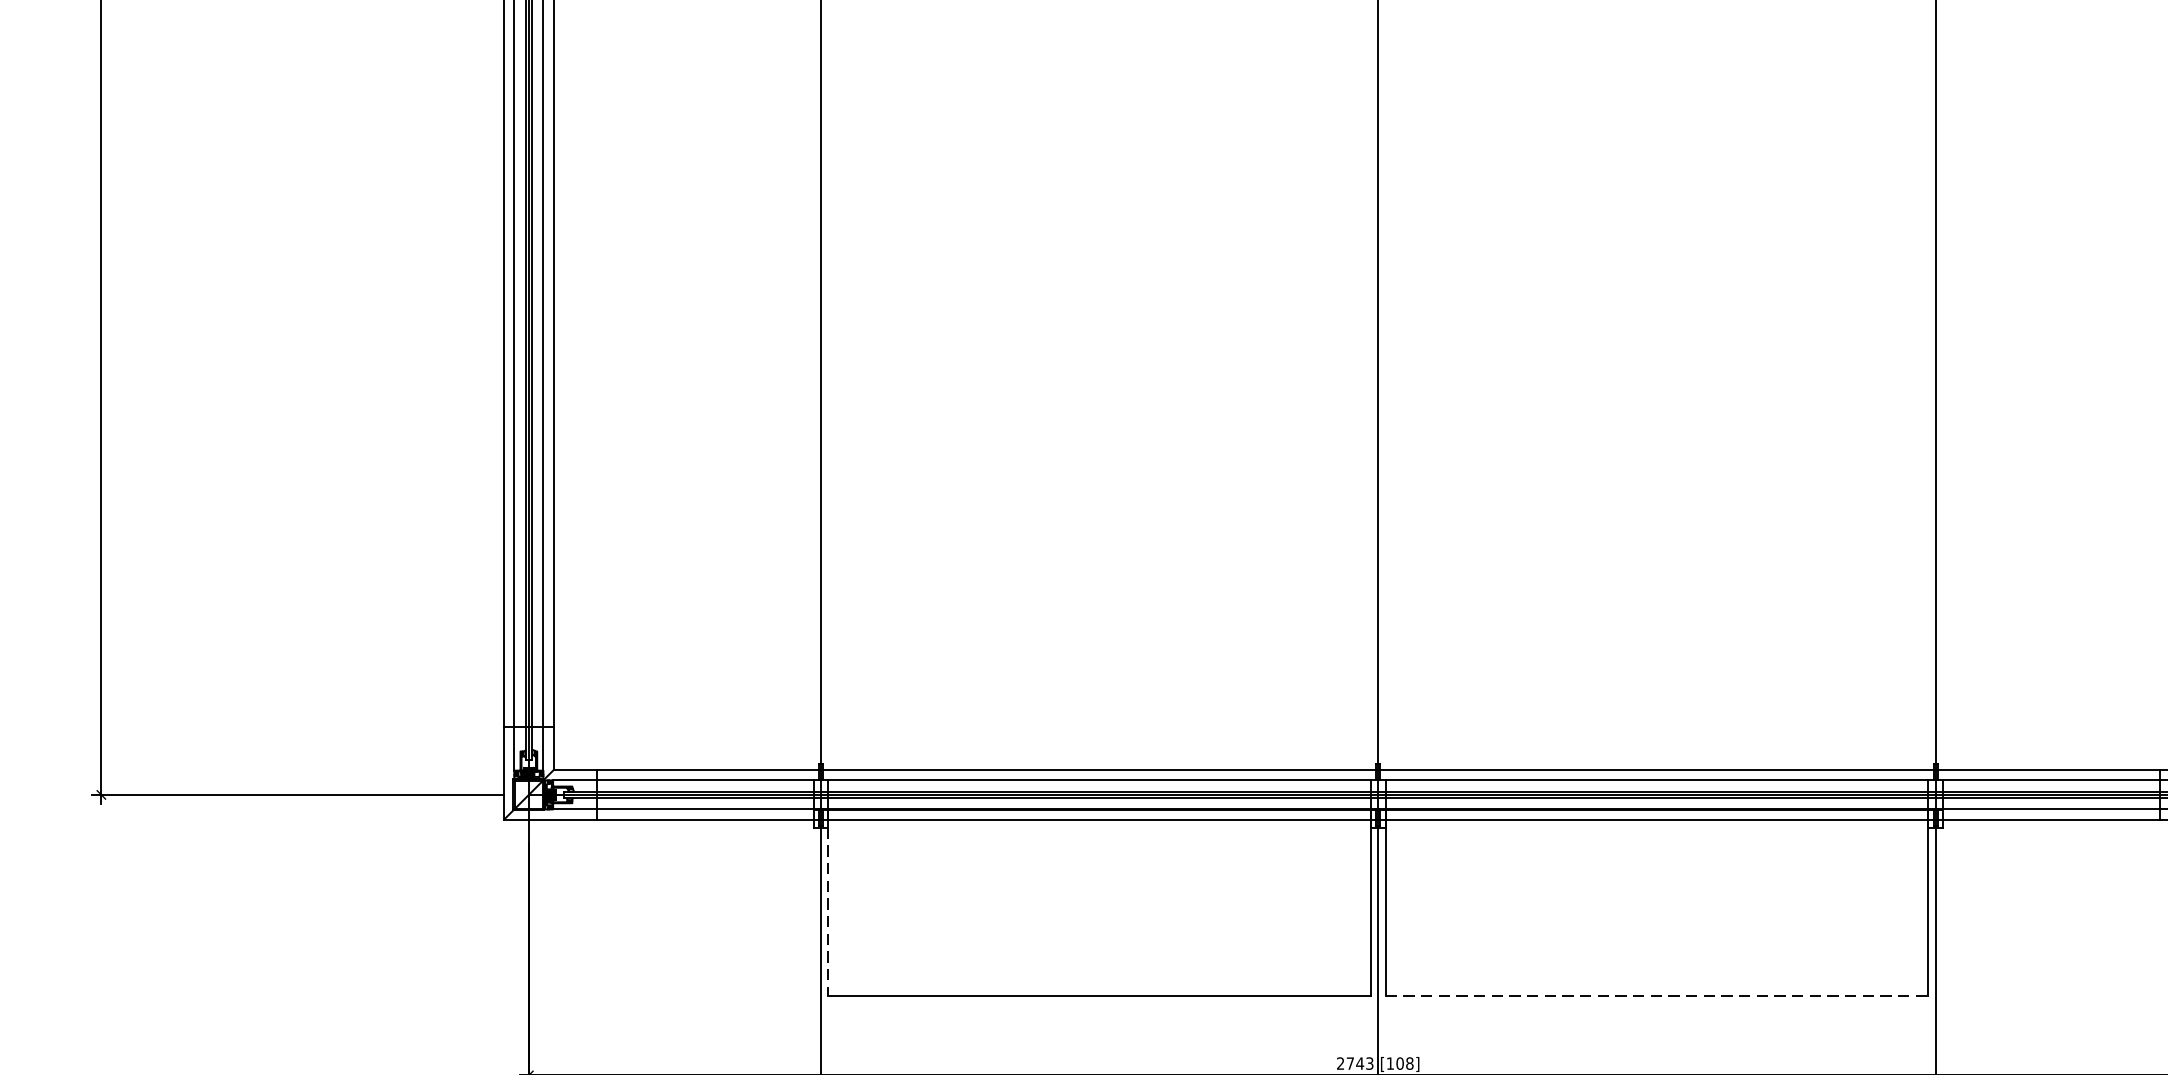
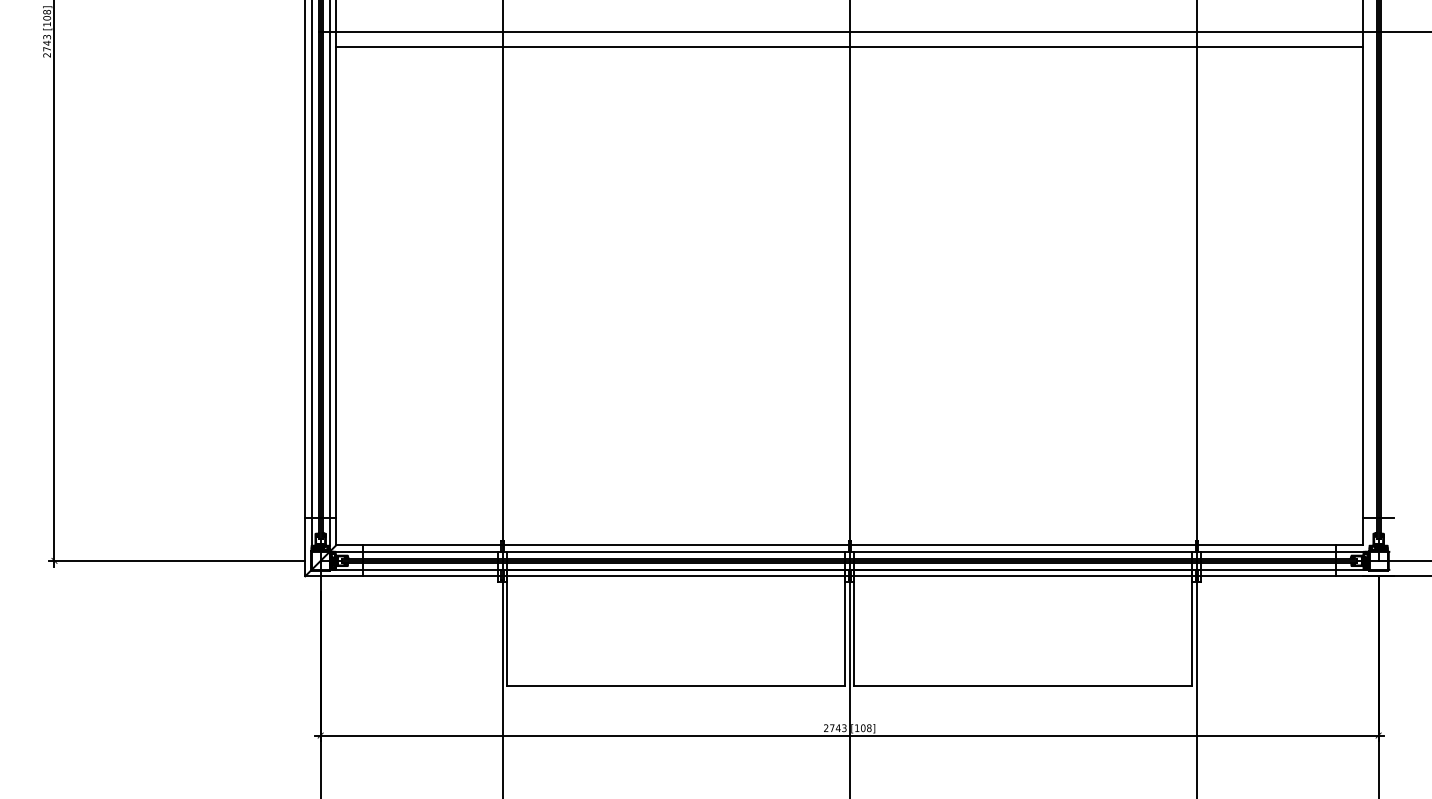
line: (828, 903) -> (507, 628), dashed -> solid
line: (1657, 996) -> (1023, 686), dashed -> solid

